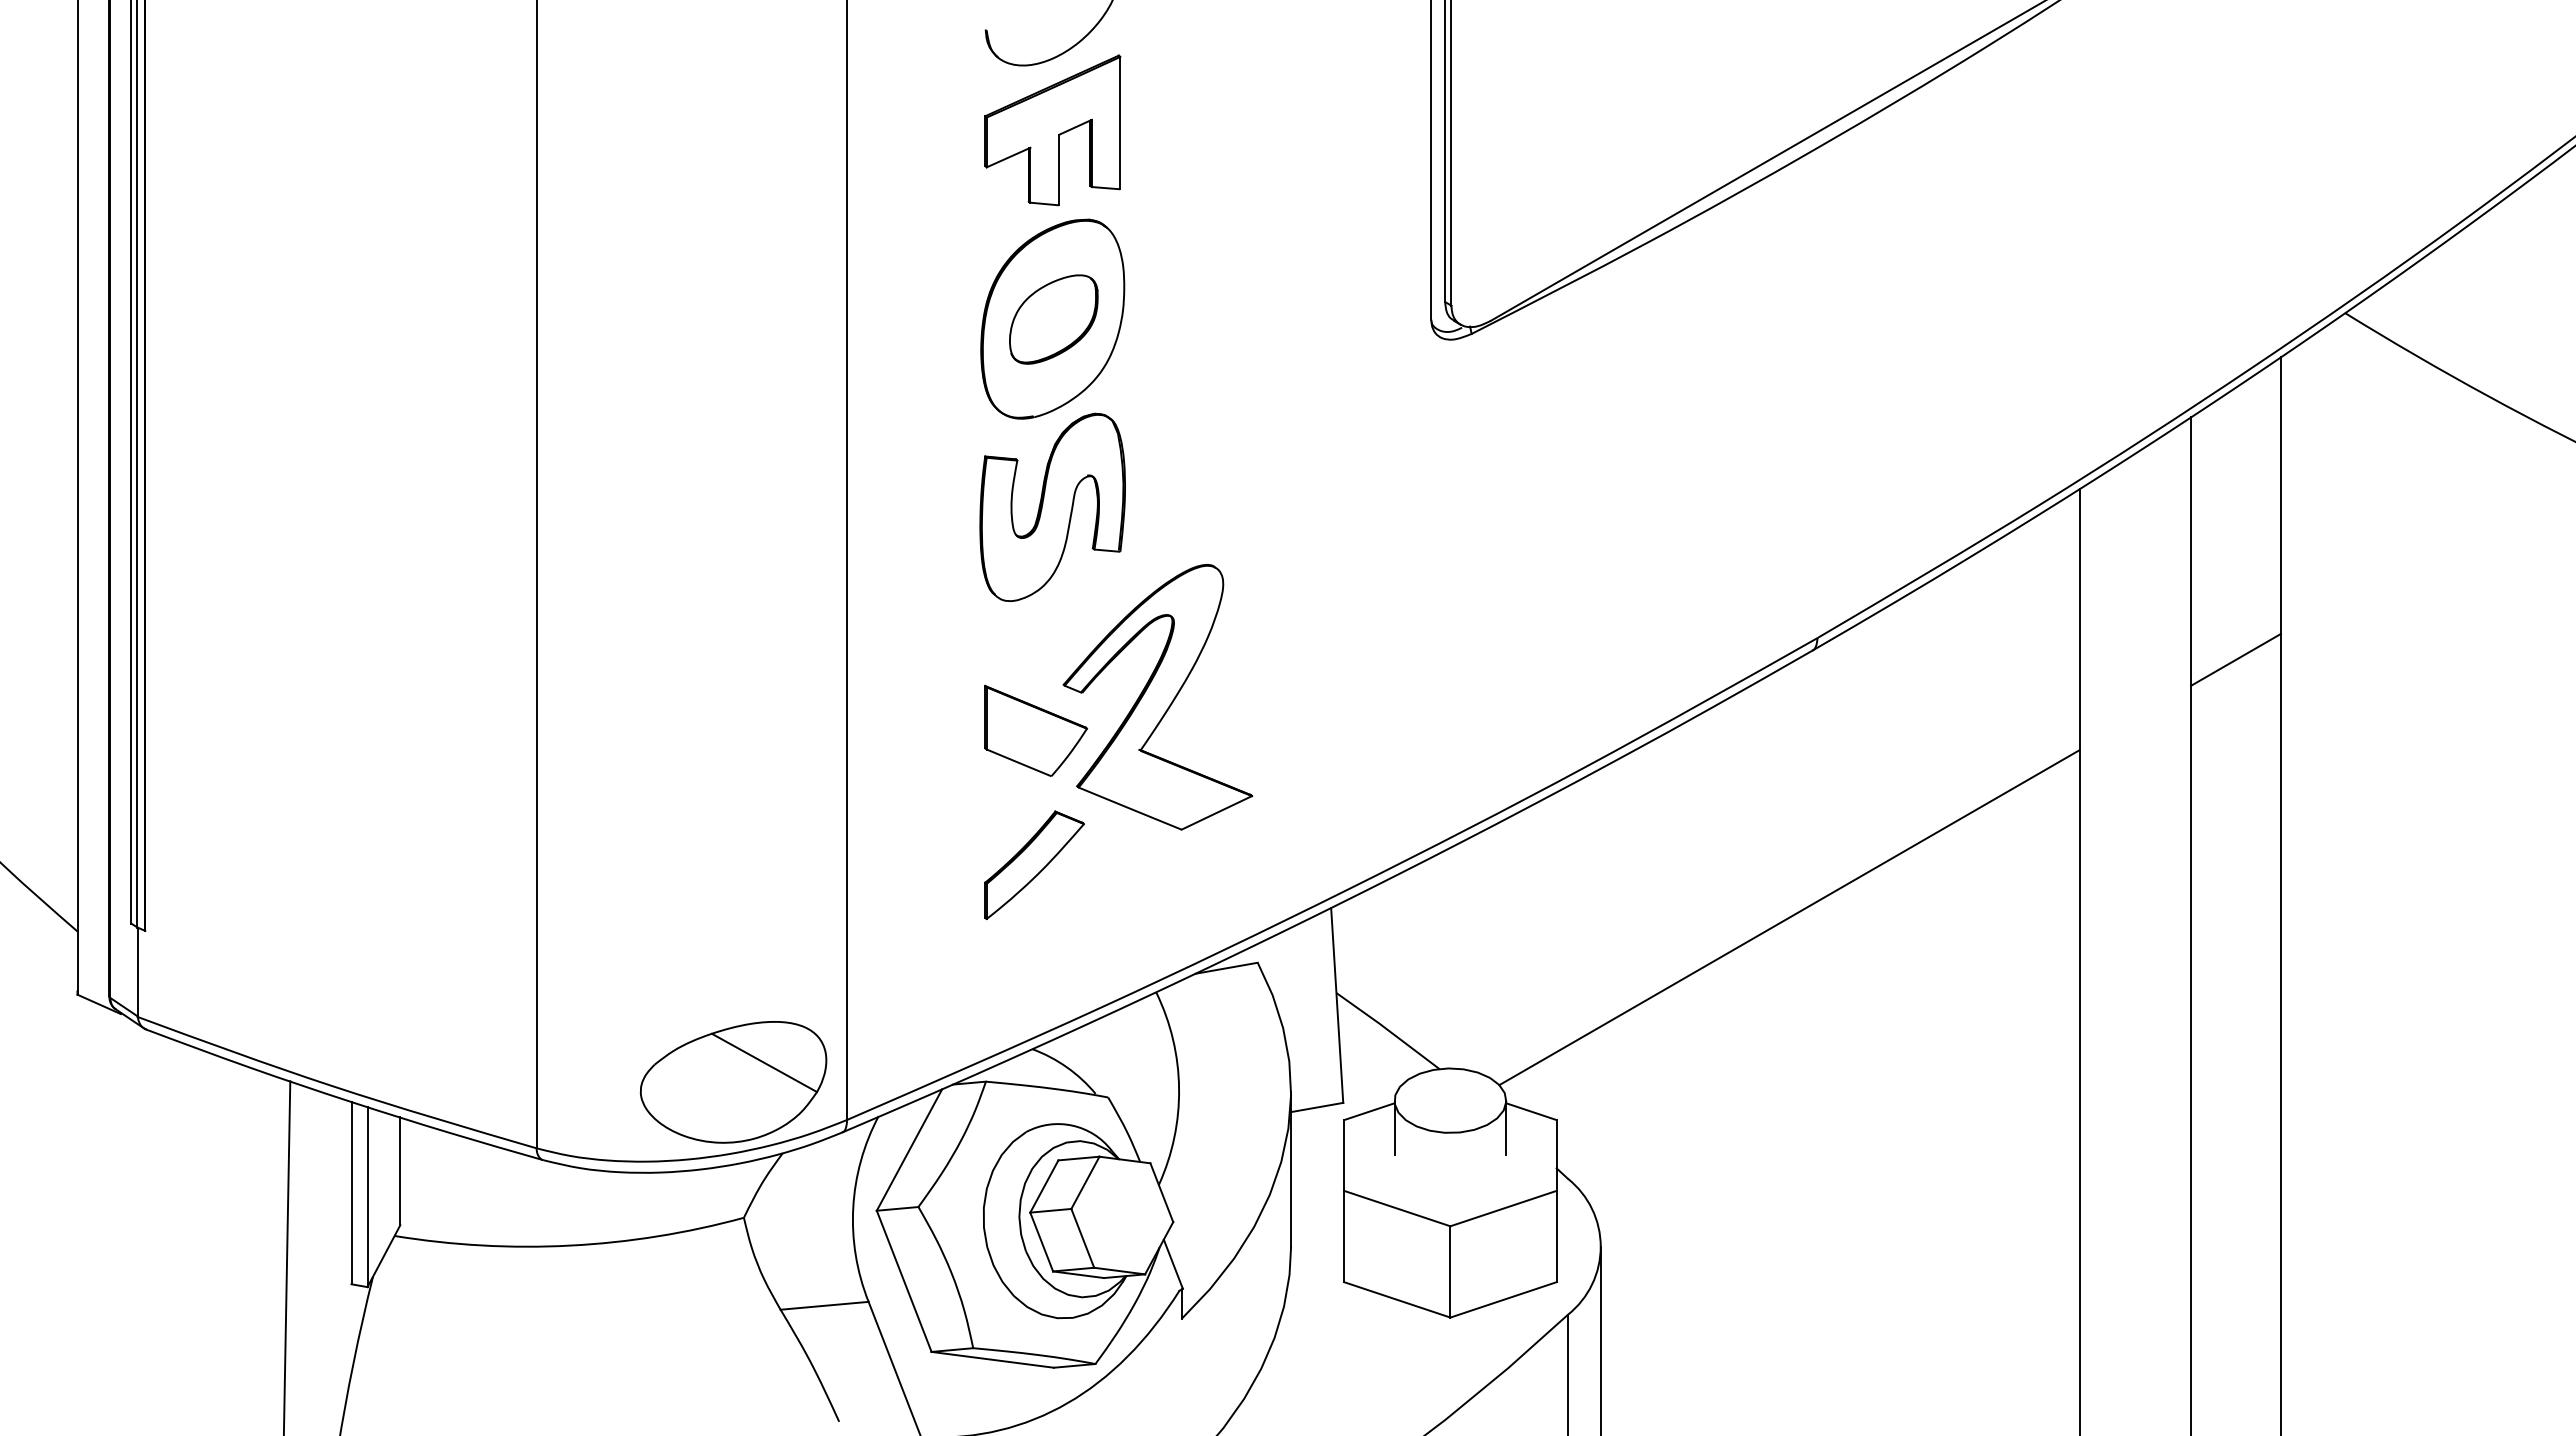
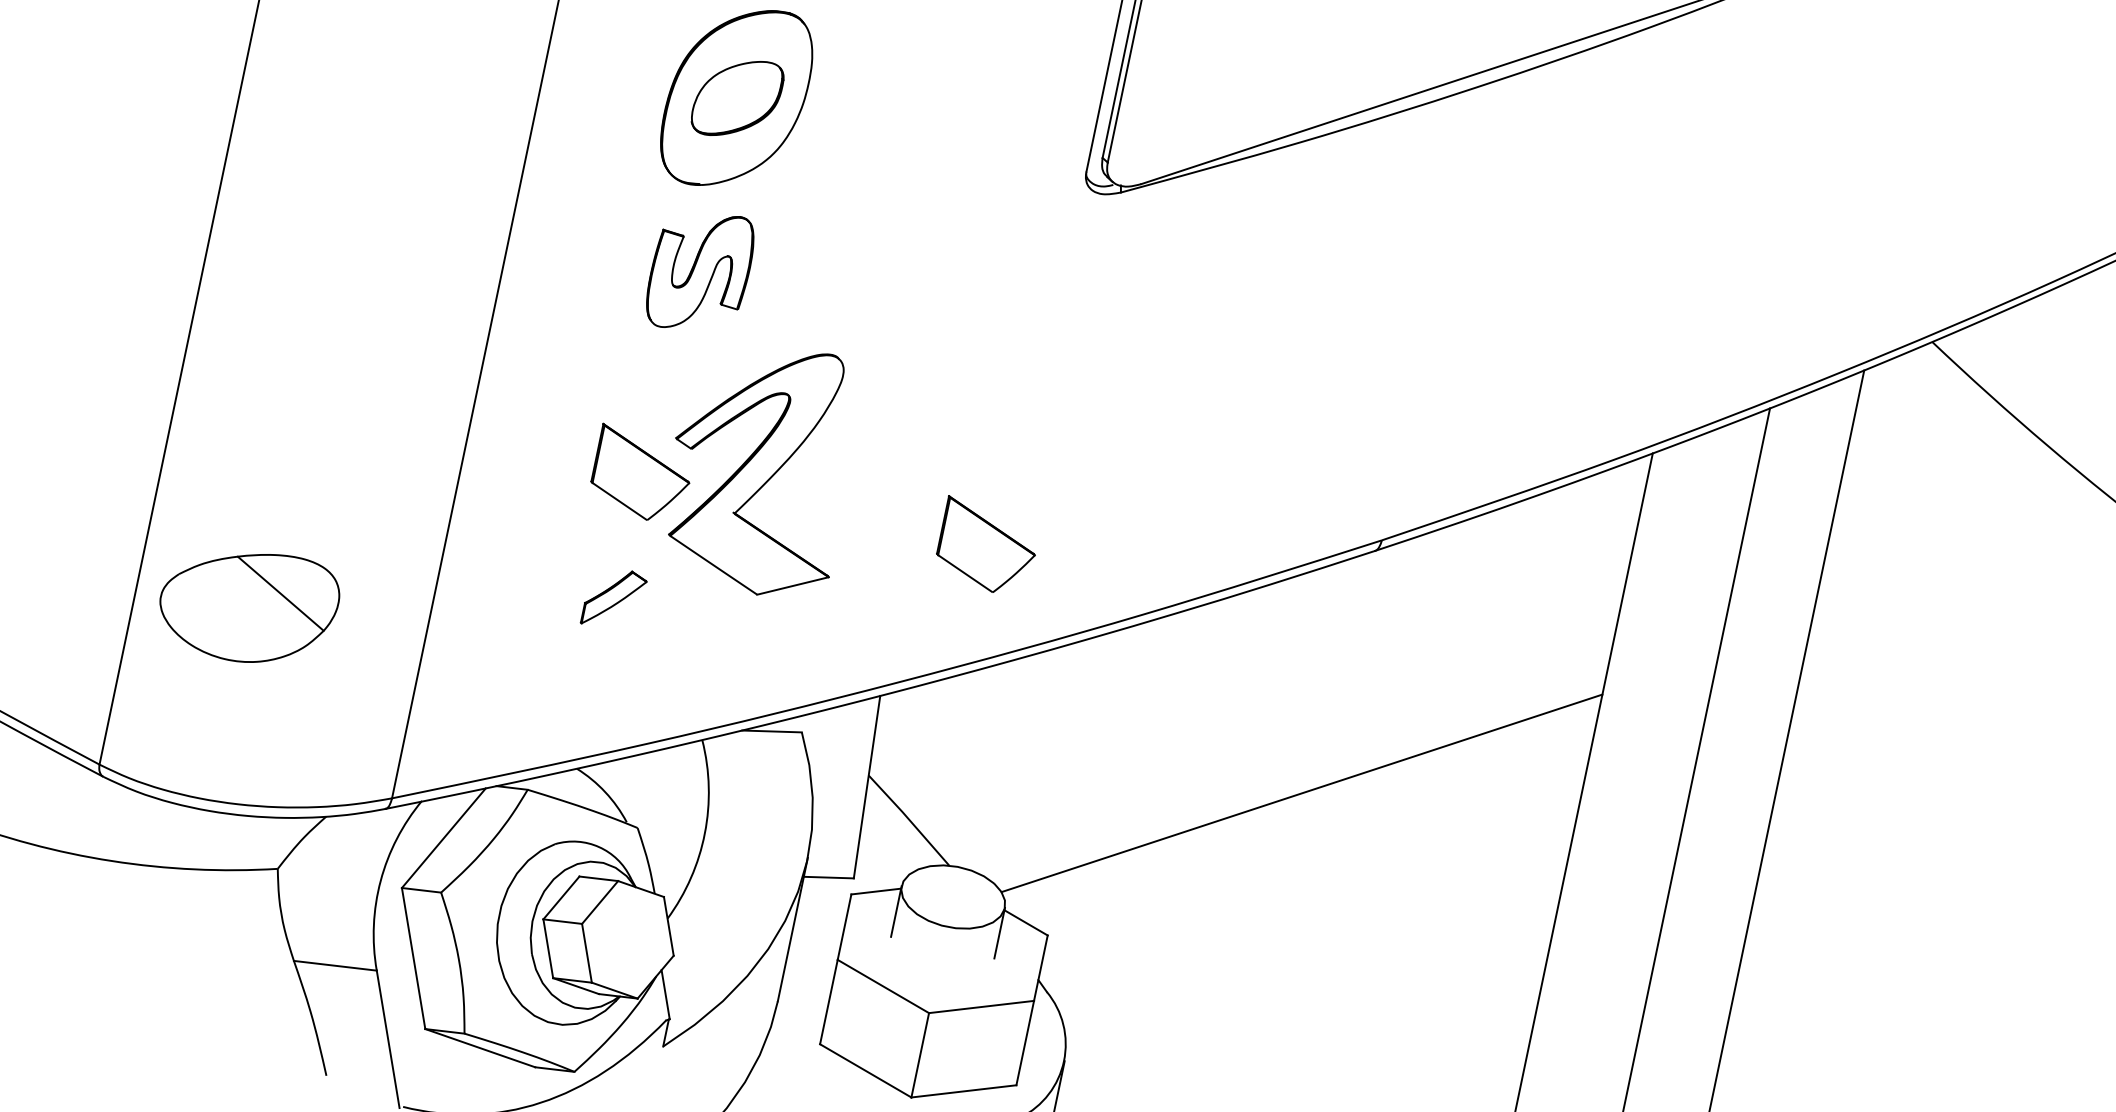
part: (1052, 506) -> (700, 271), size x0.7
line: (2235, 659) -> (1764, 640), removed
part: (1410, 730) -> (987, 547), added
part: (1034, 864) -> (614, 598), size x0.6
part: (733, 1082) -> (248, 605), moved

